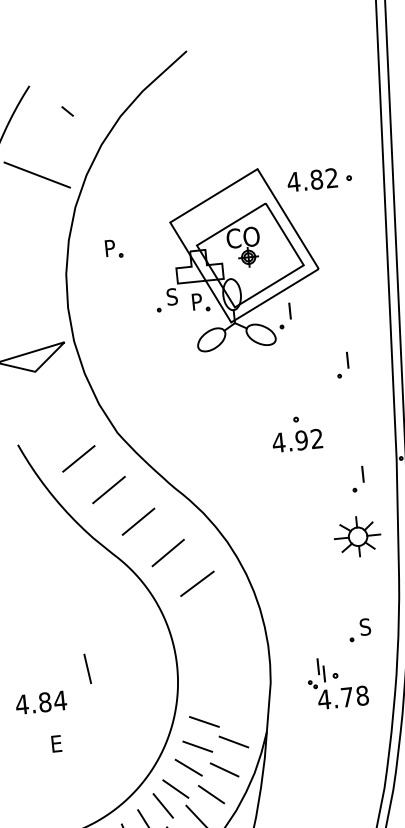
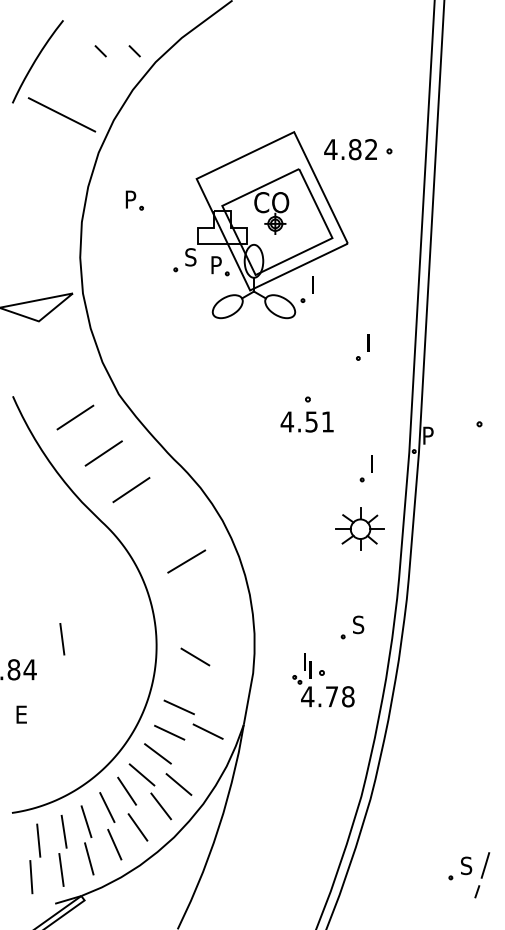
line: (99, 108) -> (134, 51), added
text: (309, 439) -> (319, 421), 4.92 -> 4.51
line: (168, 552) -> (159, 525), removed
line: (224, 769) -> (195, 656), moved

